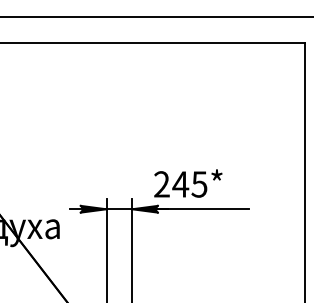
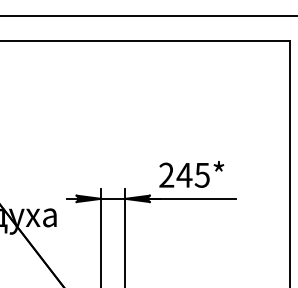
text: (188, 183) -> (191, 174), moved

